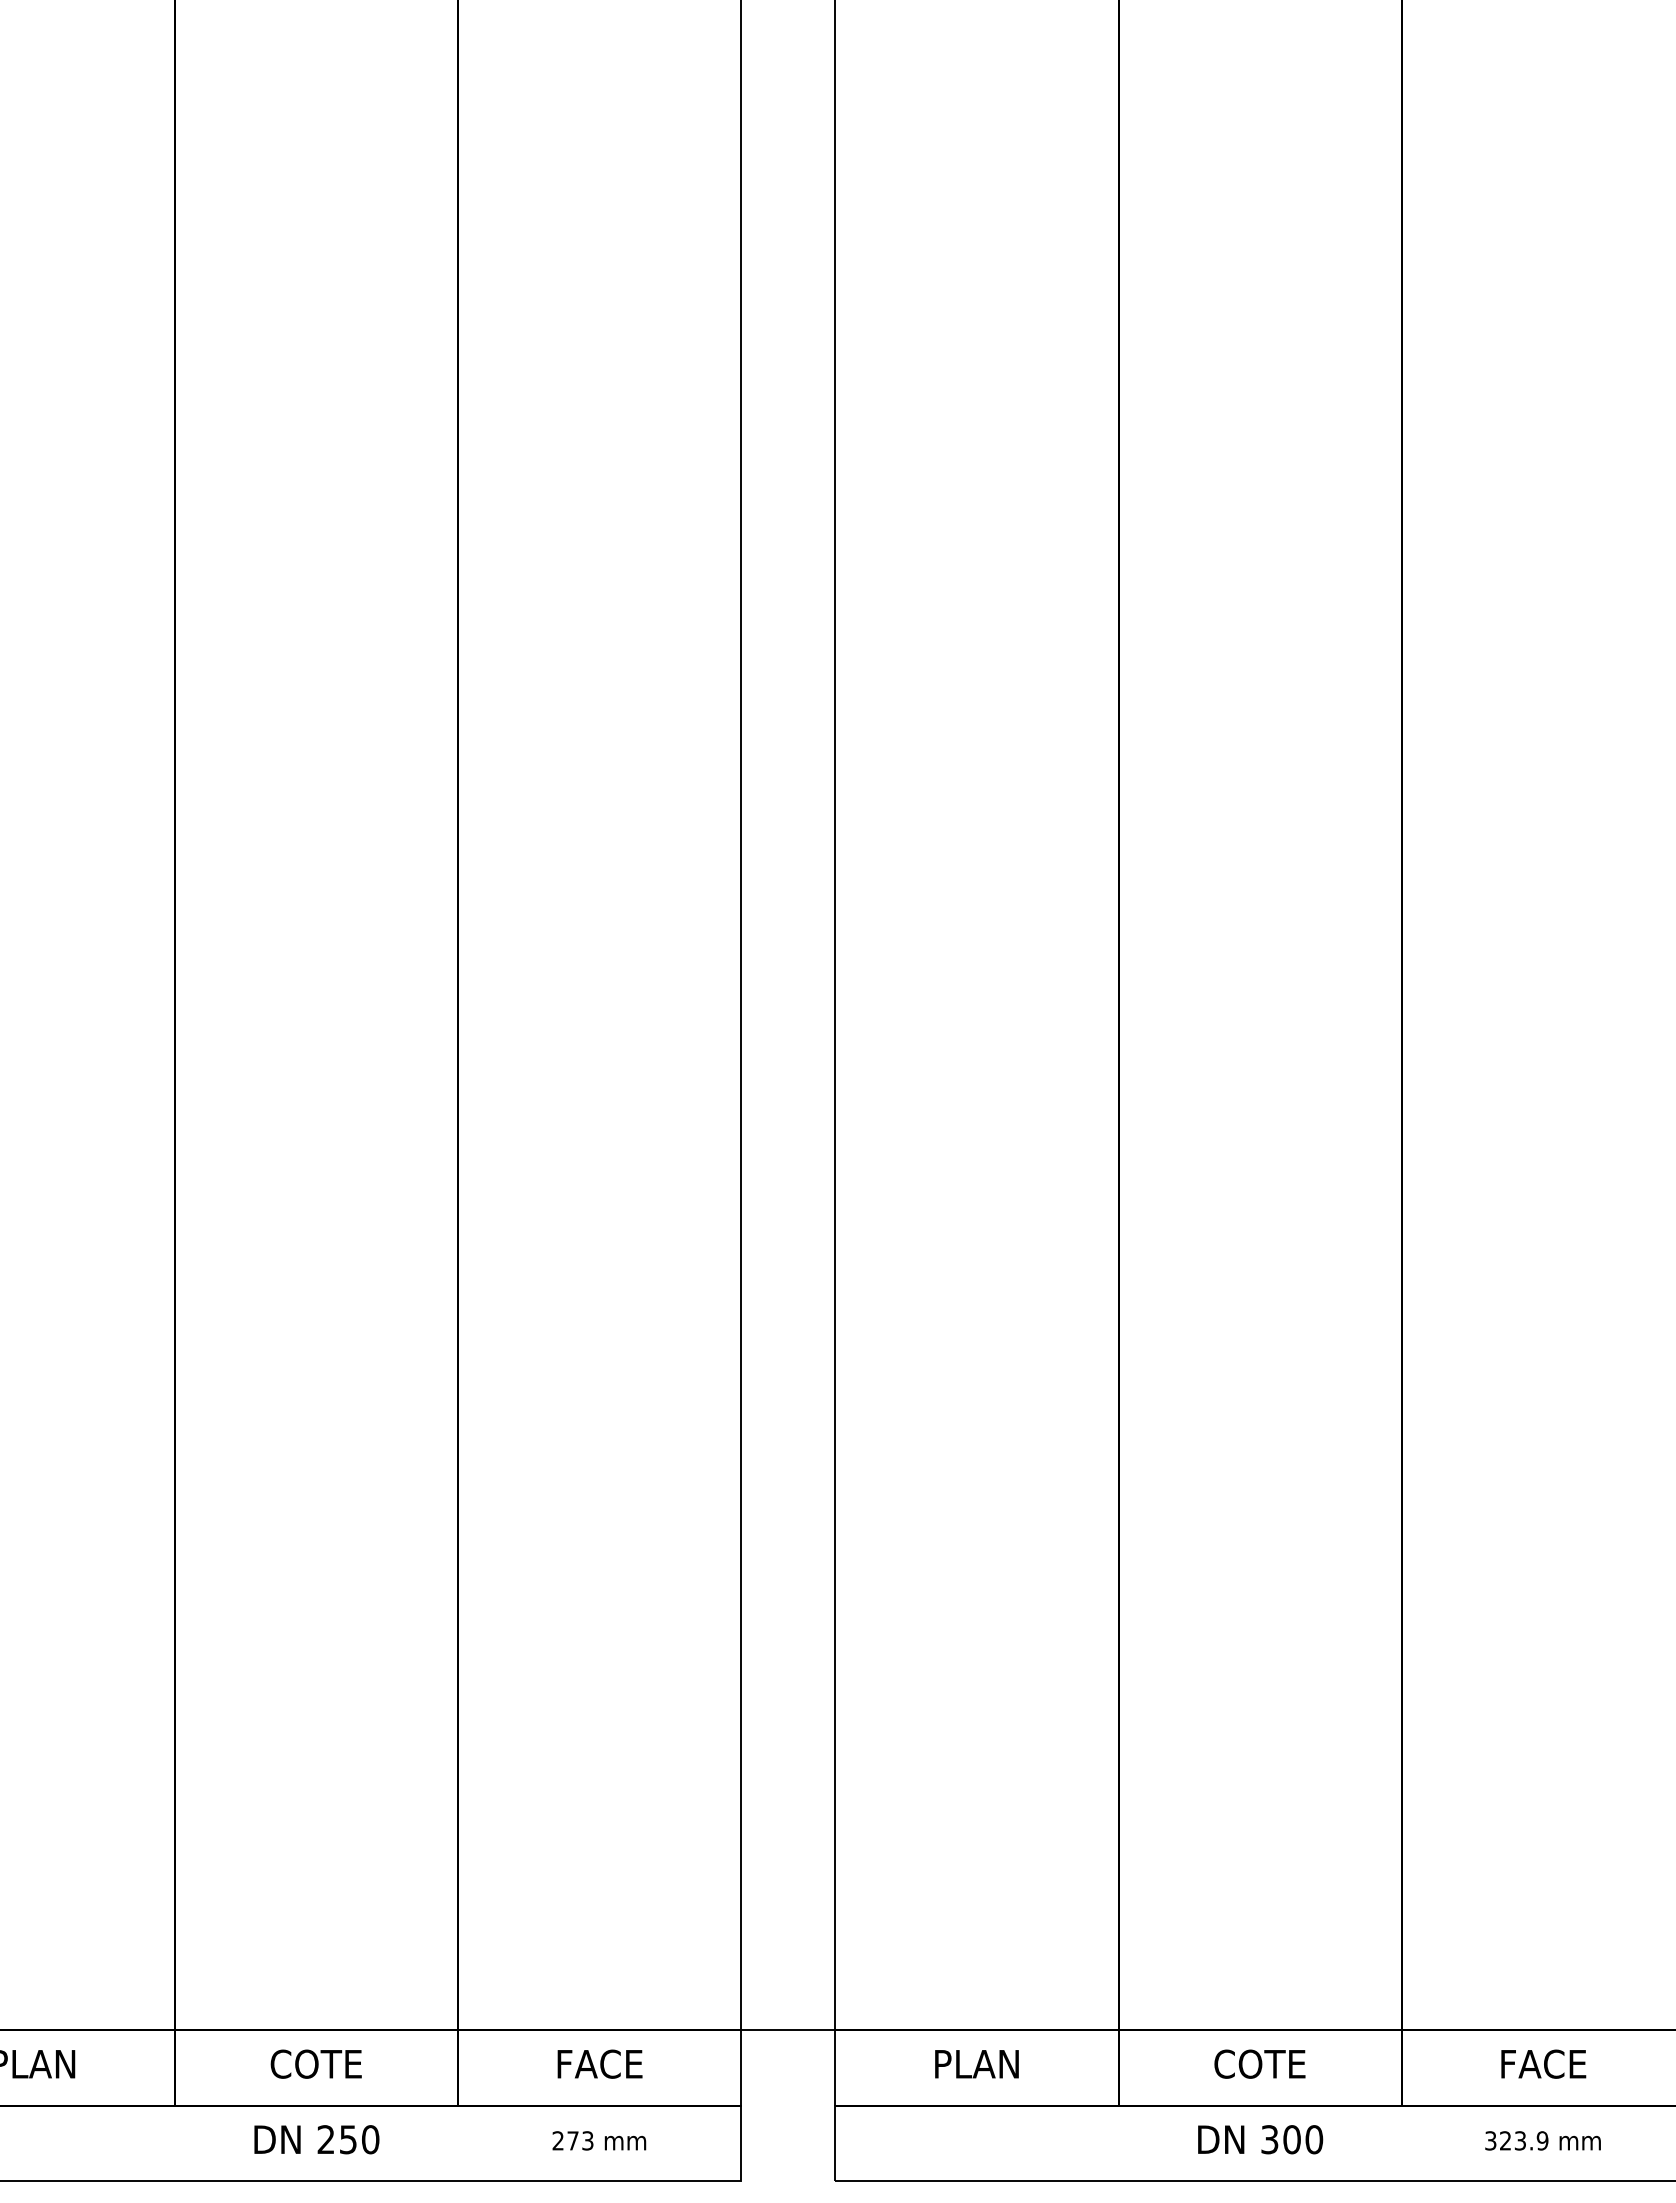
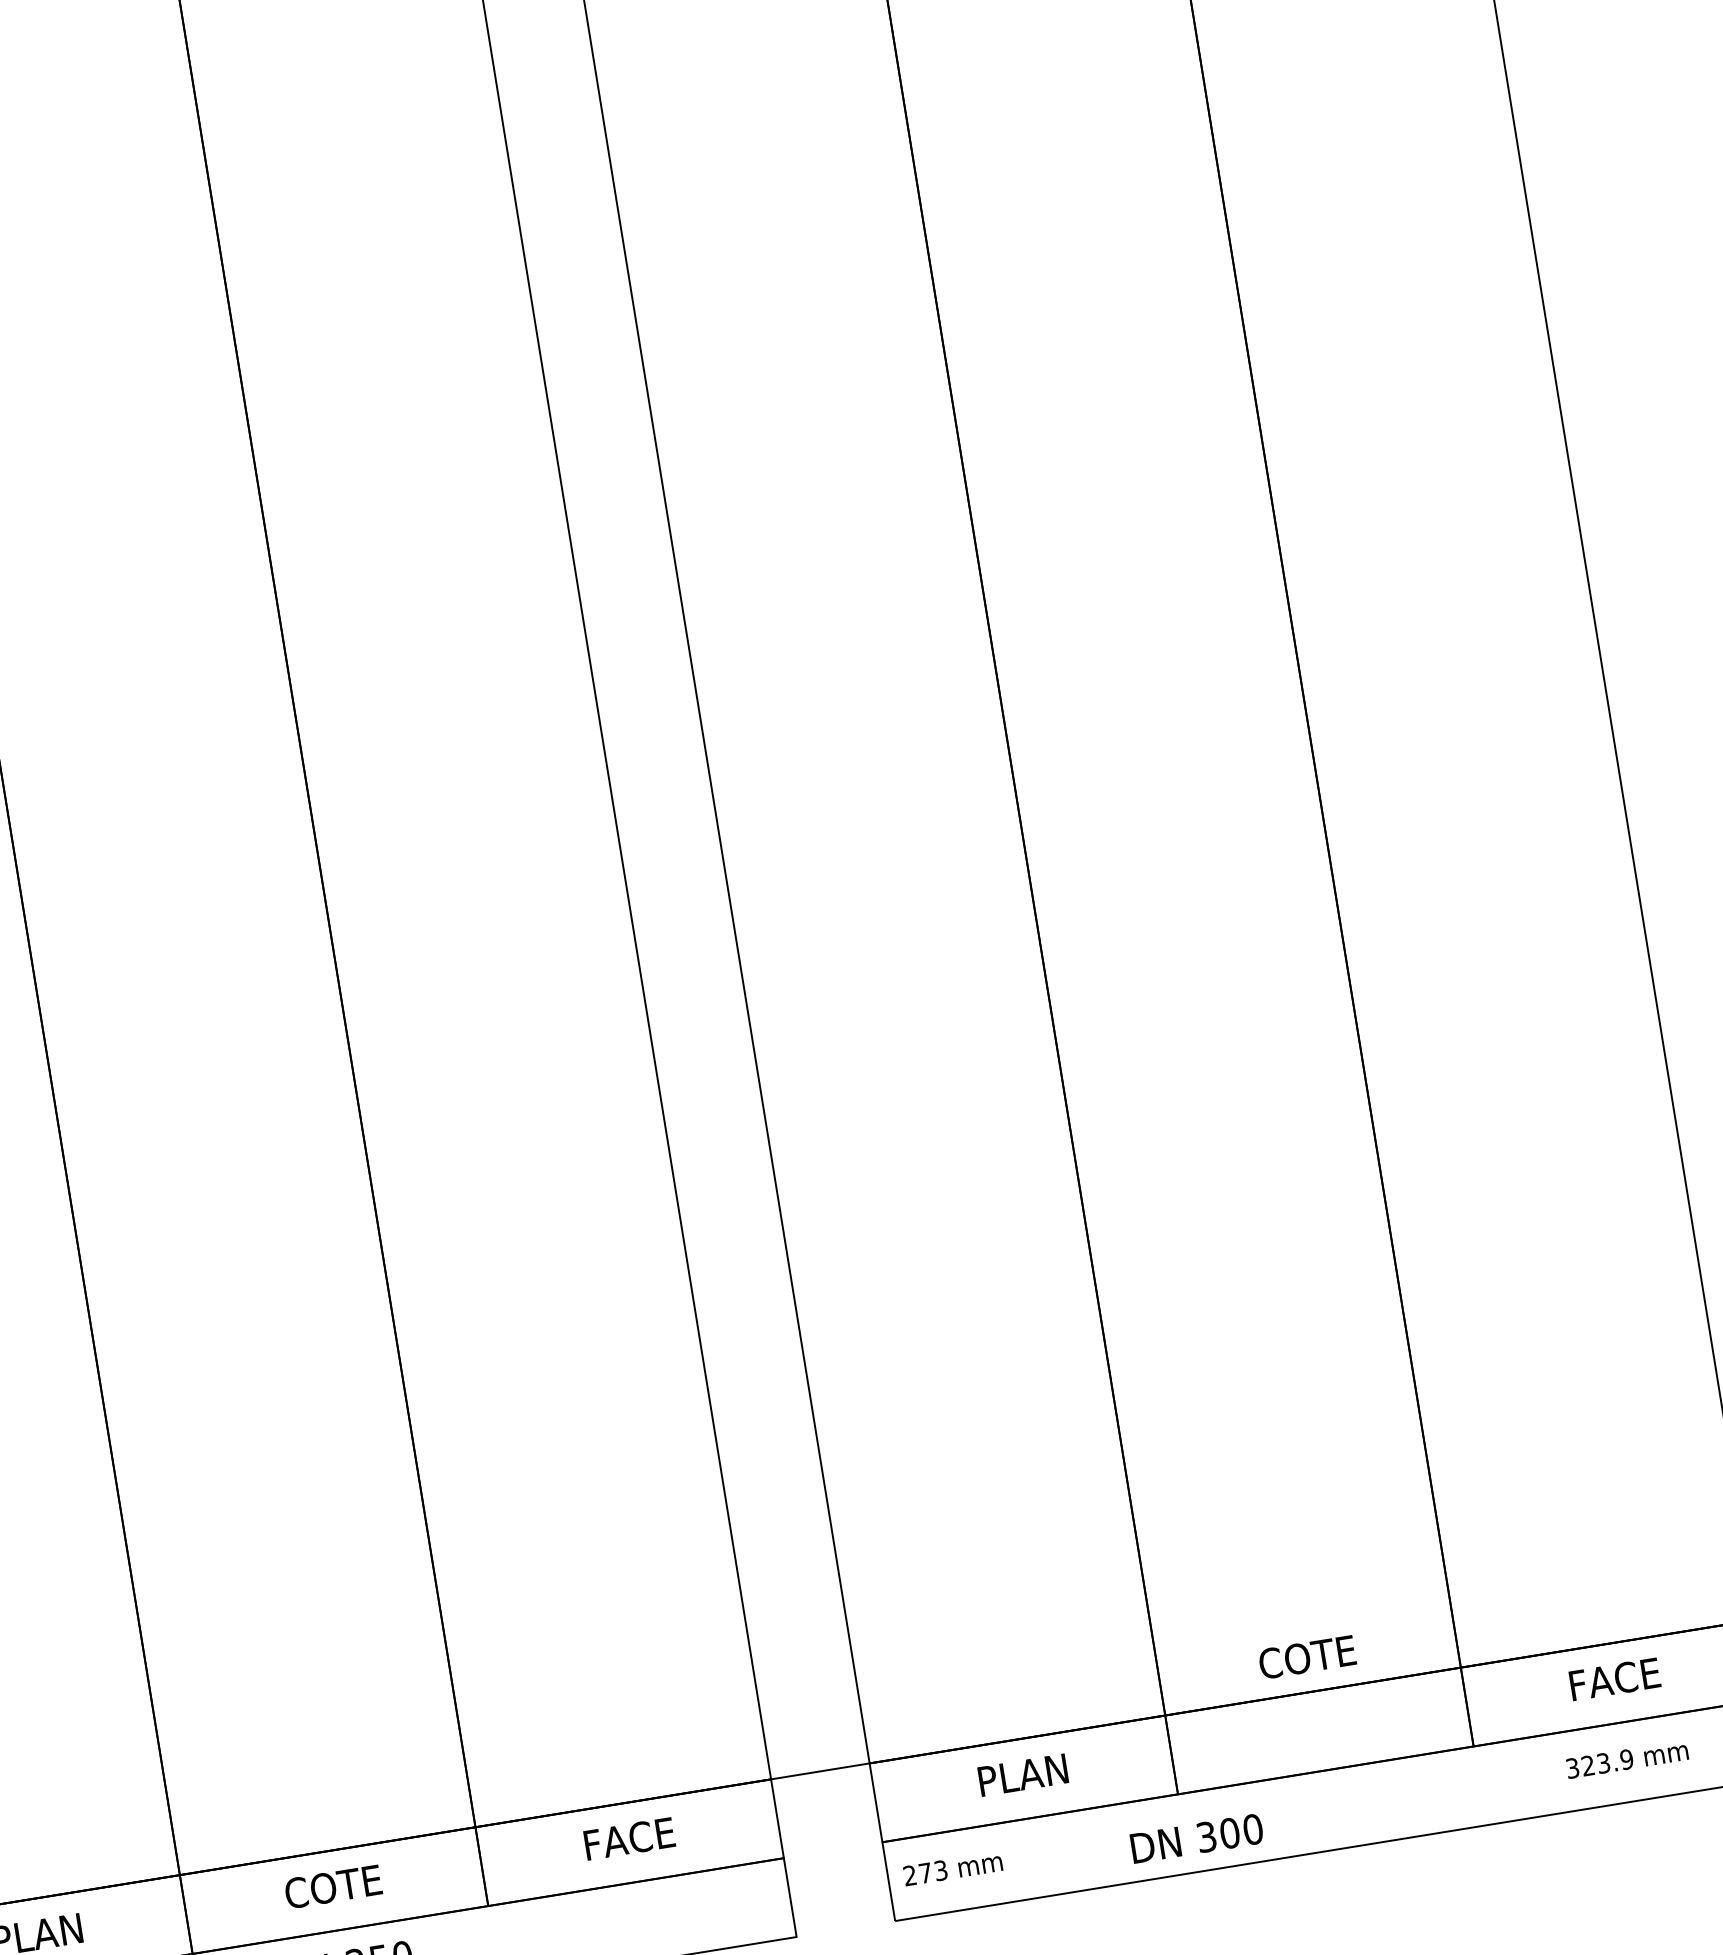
text: (1259, 2063) -> (1306, 1656), moved
text: (1260, 2139) -> (1196, 1838), moved
text: (599, 2140) -> (953, 1868), moved

